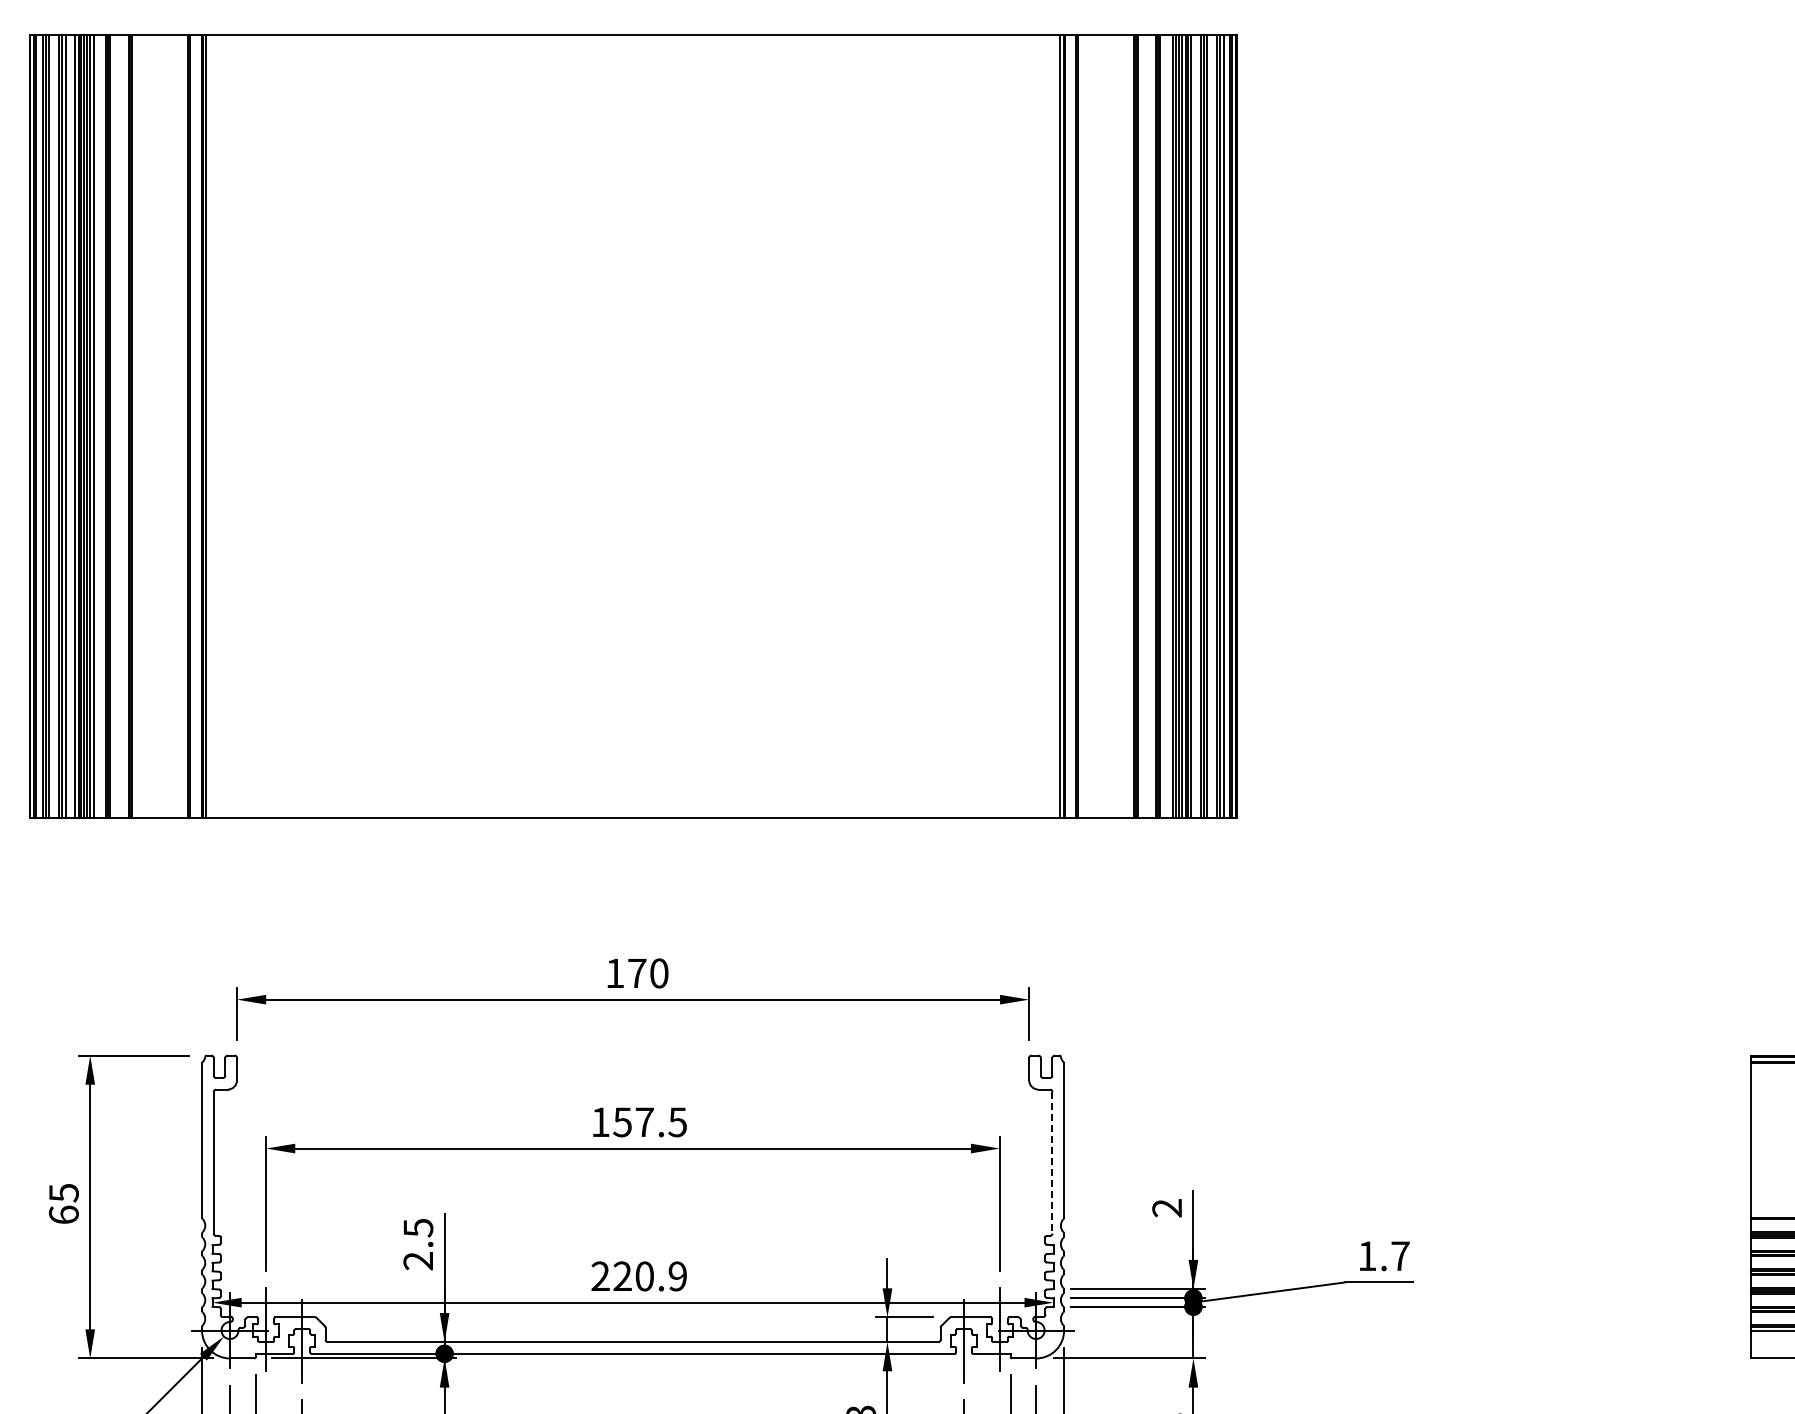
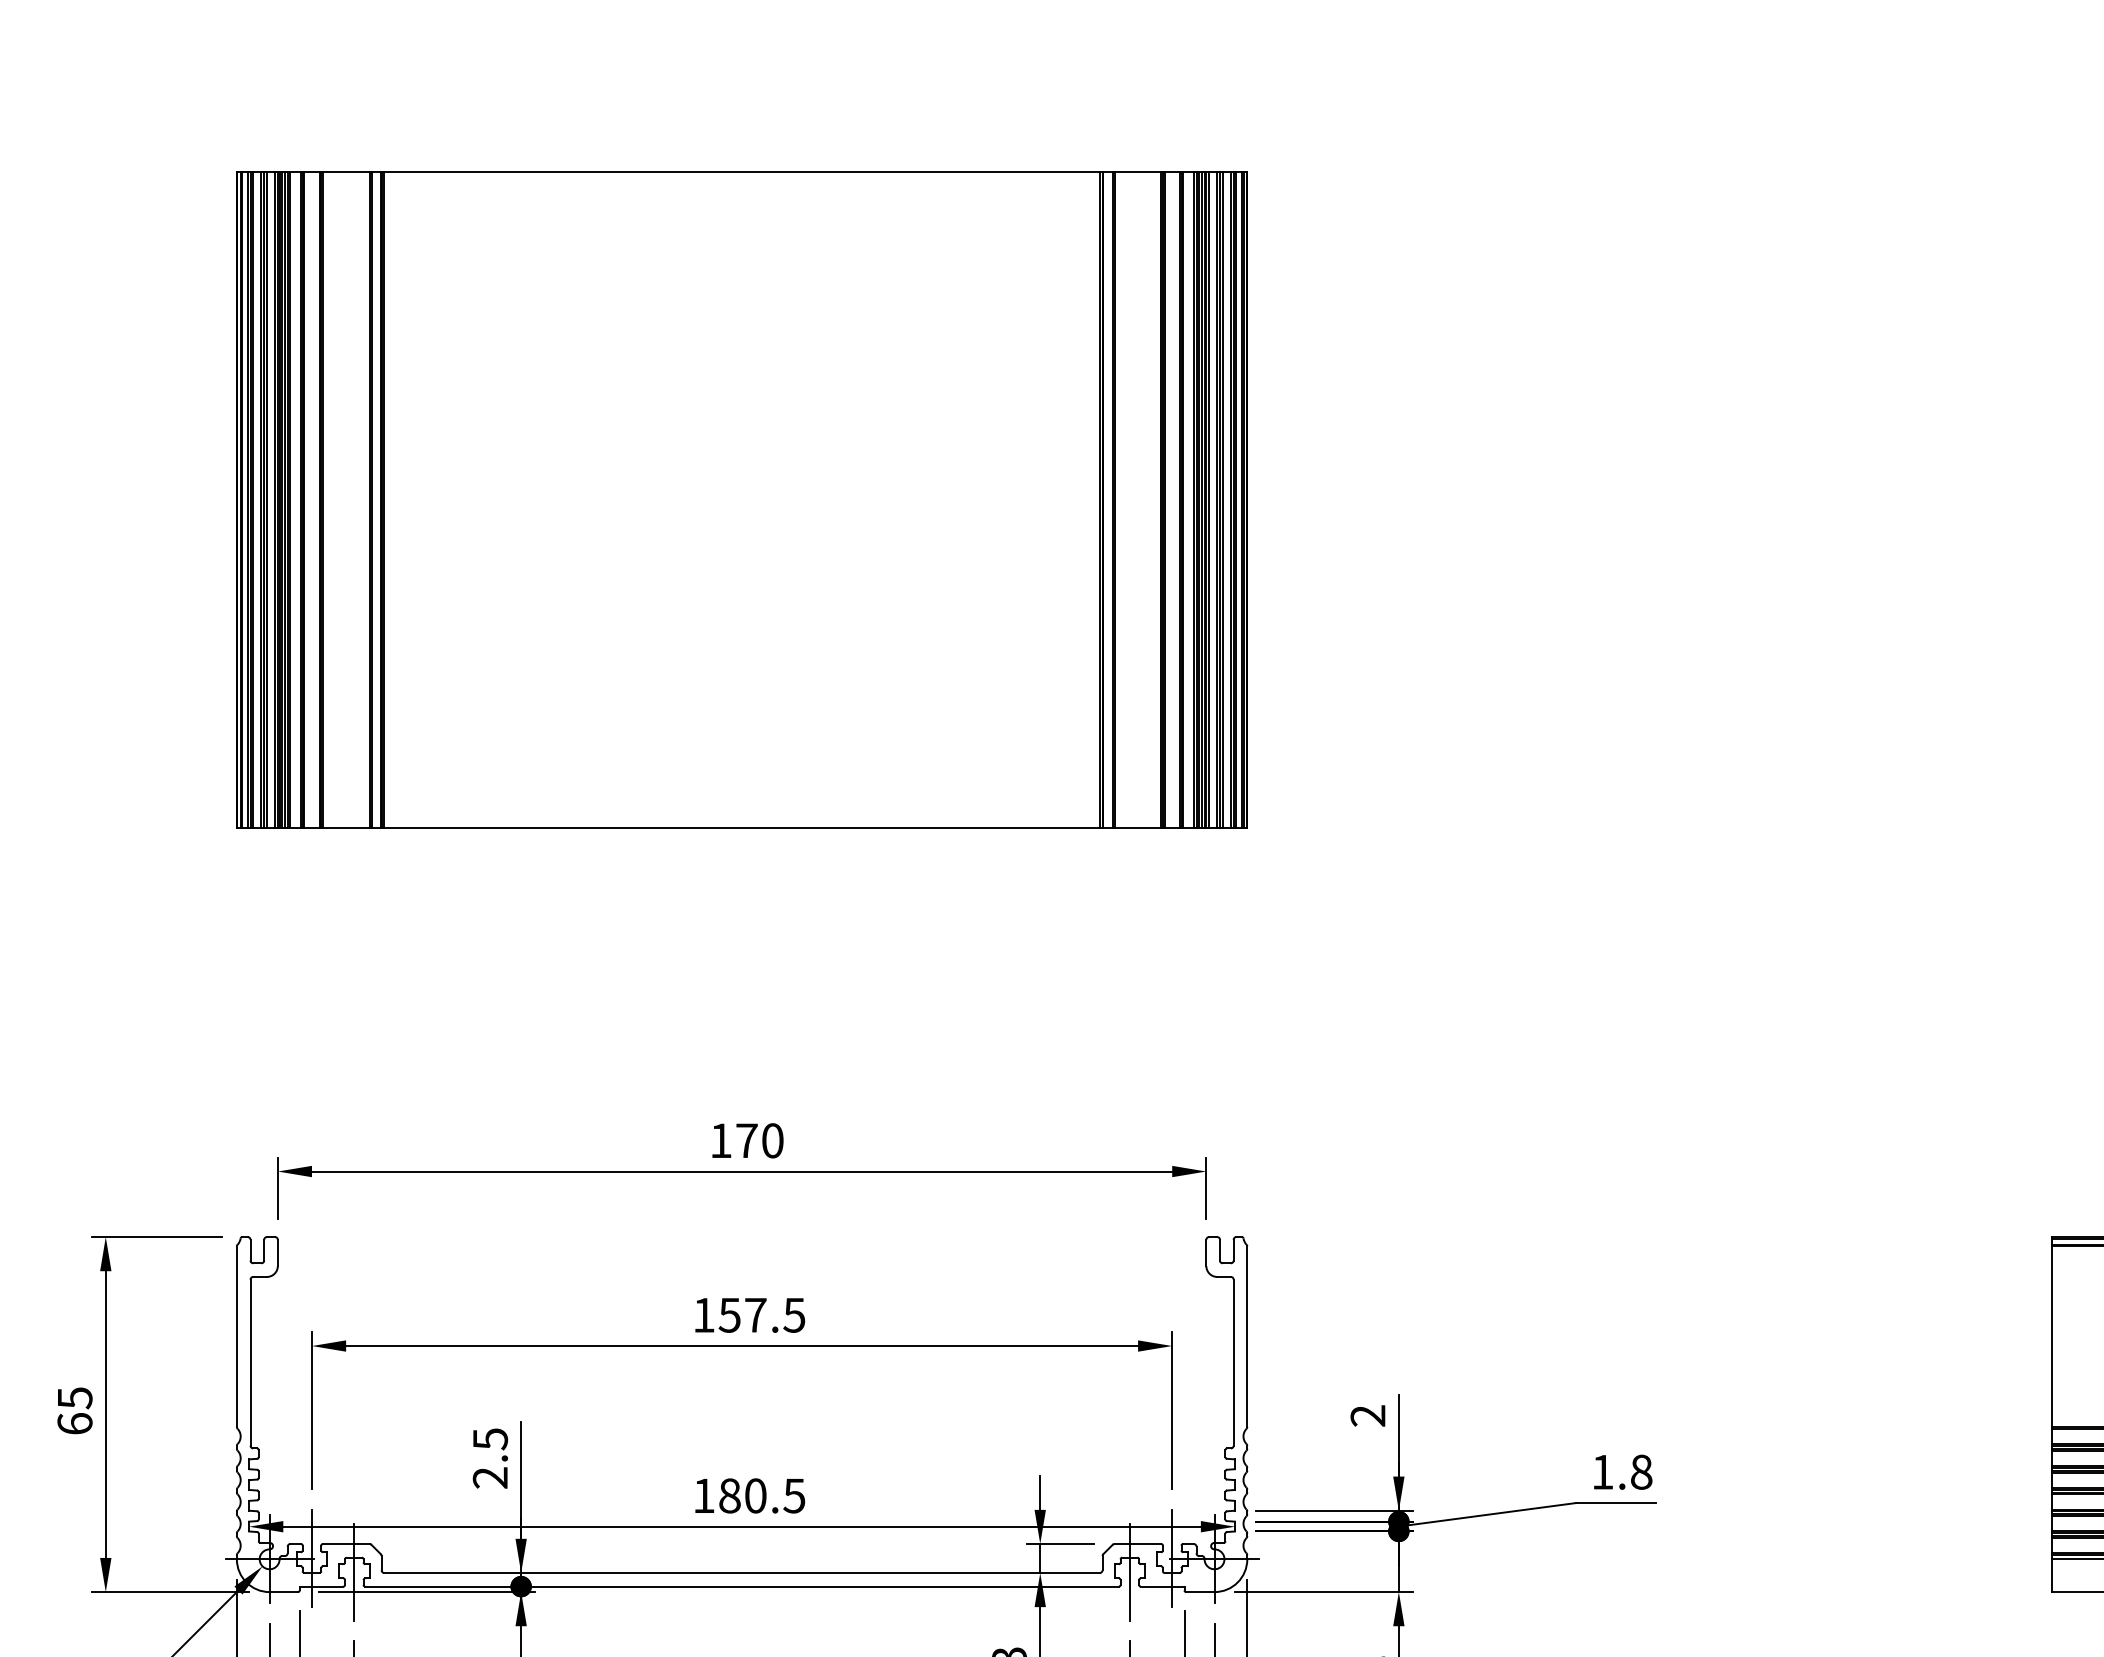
part: (632, 426) -> (741, 499), size x0.71
line: (1052, 1162) -> (1233, 1362), dashed -> solid
text: (1400, 1256) -> (1641, 1472), 1.7 -> 1.8
text: (638, 1276) -> (748, 1496), 220.9 -> 180.5

